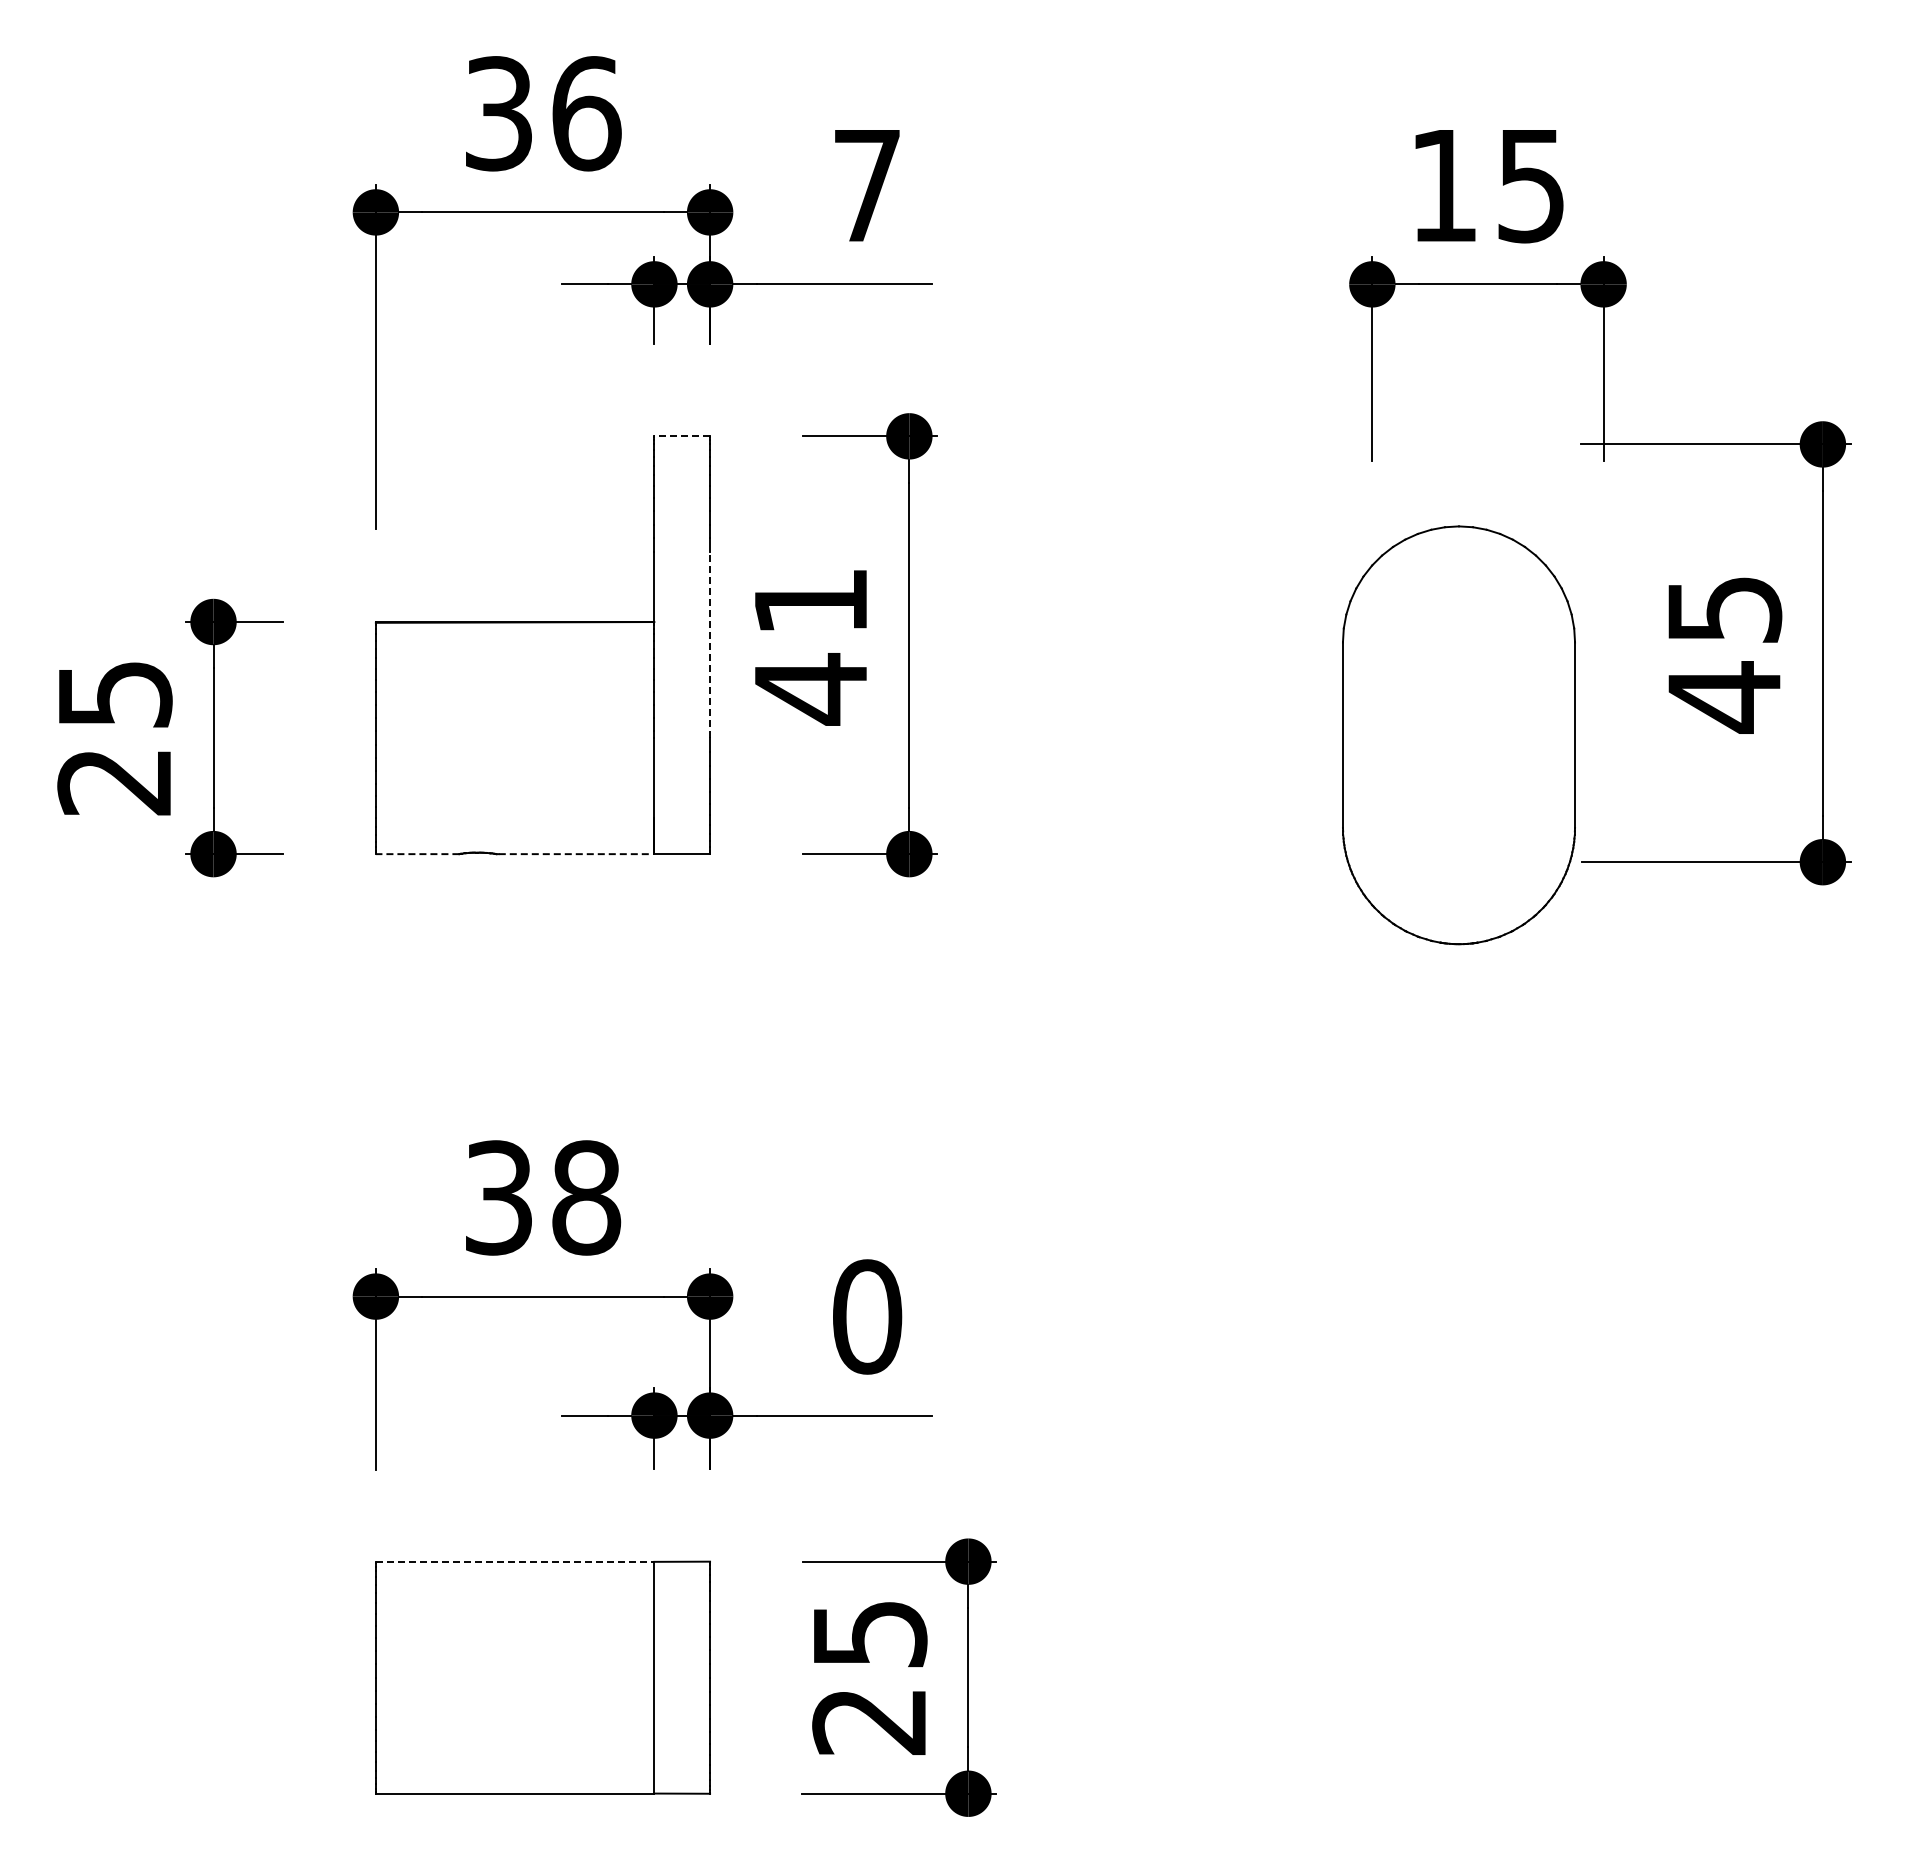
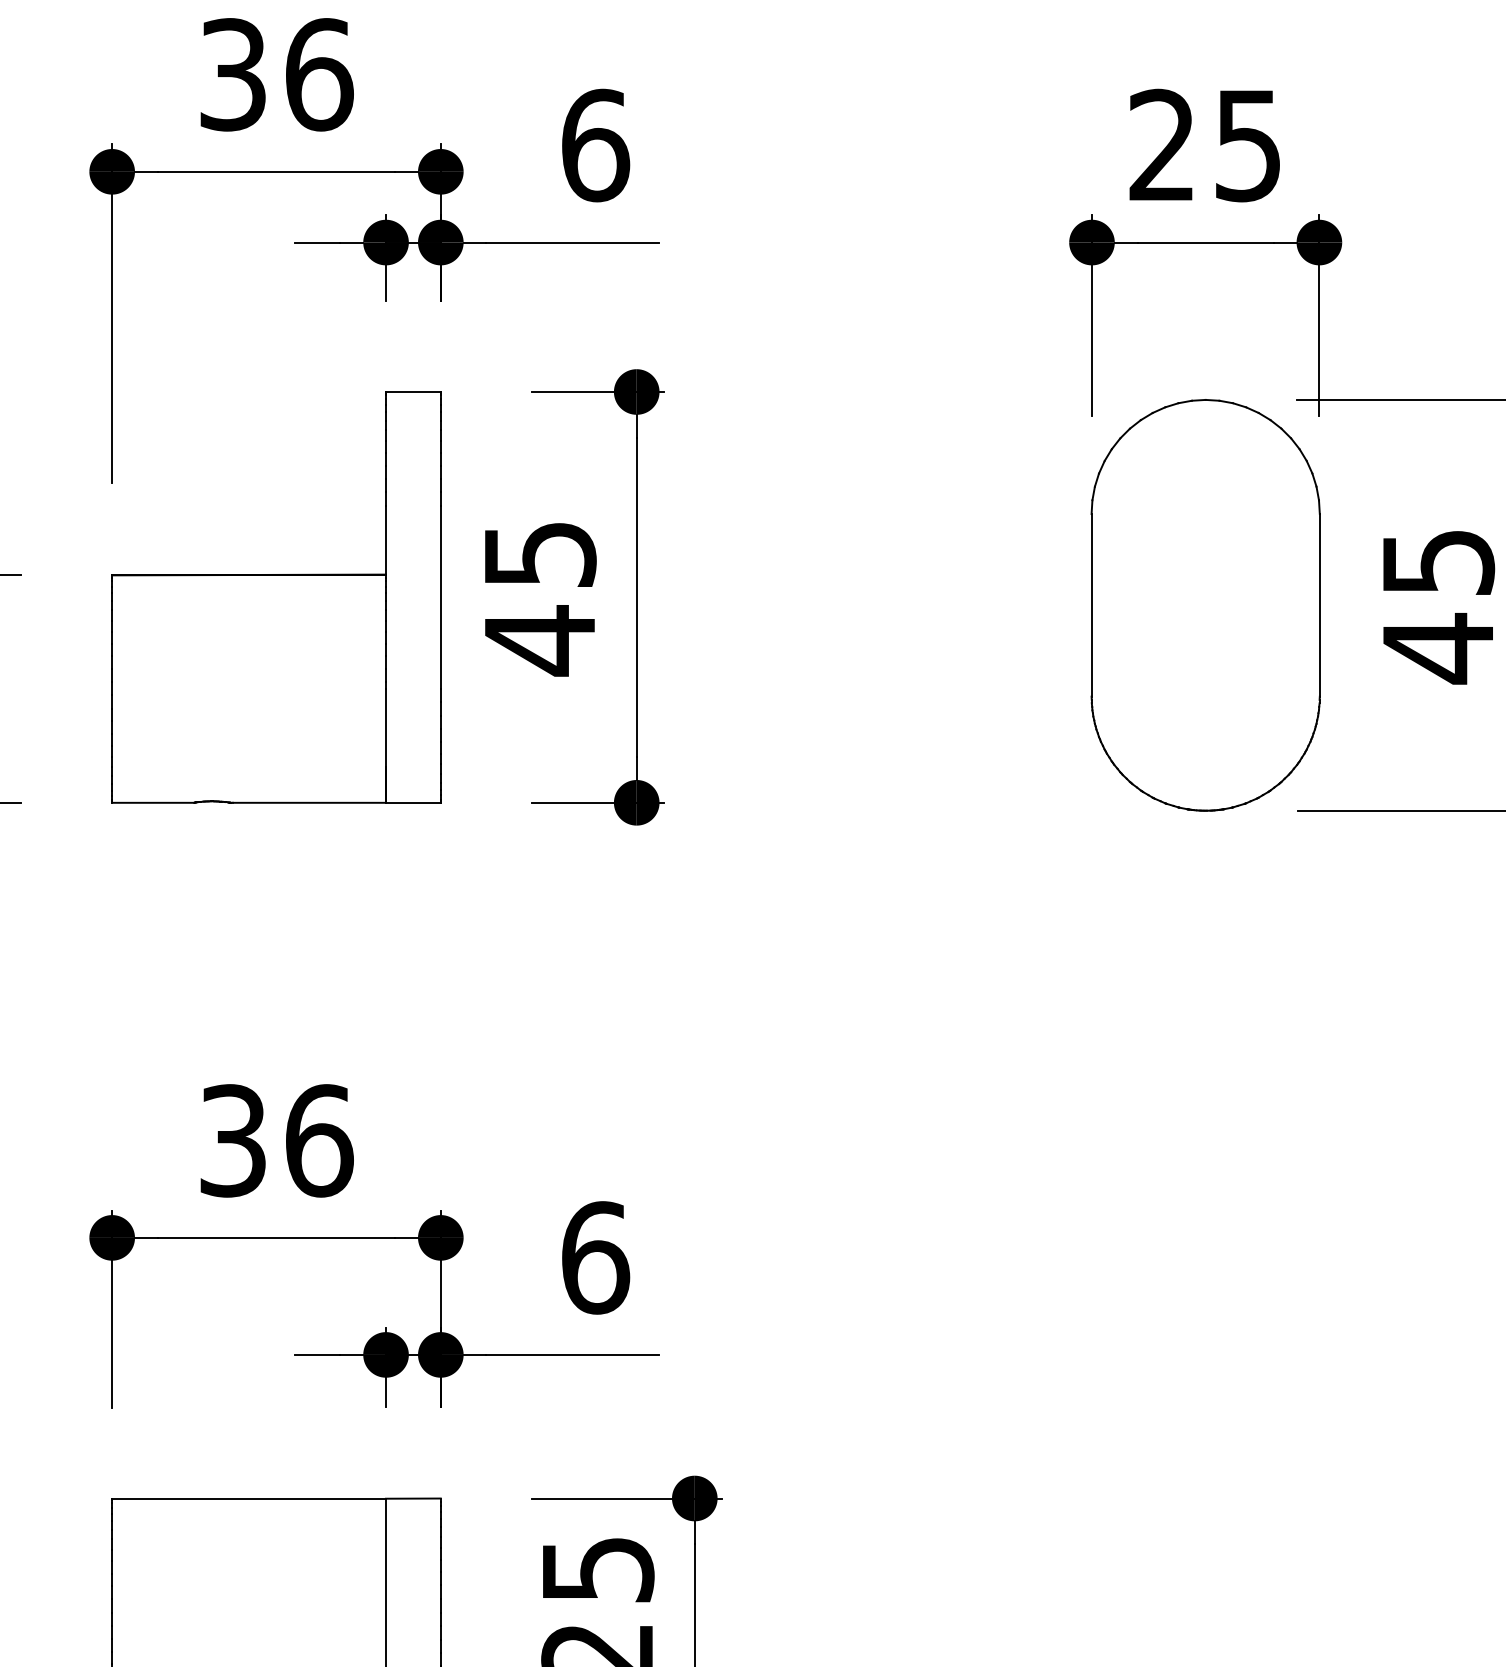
text: (1442, 184) -> (1160, 144), 15 -> 25
text: (867, 185) -> (595, 145), 7 -> 6
line: (682, 436) -> (413, 392), dashed -> solid
text: (811, 601) -> (540, 554), 41 -> 45
line: (710, 645) -> (441, 597), dashed -> solid
part: (1458, 735) -> (1205, 605), moved
line: (417, 854) -> (153, 803), dashed -> solid
line: (576, 854) -> (309, 803), dashed -> solid
text: (586, 1197) -> (319, 1140), 38 -> 36
text: (867, 1316) -> (595, 1257), 0 -> 6
line: (515, 1561) -> (249, 1498), dashed -> solid

